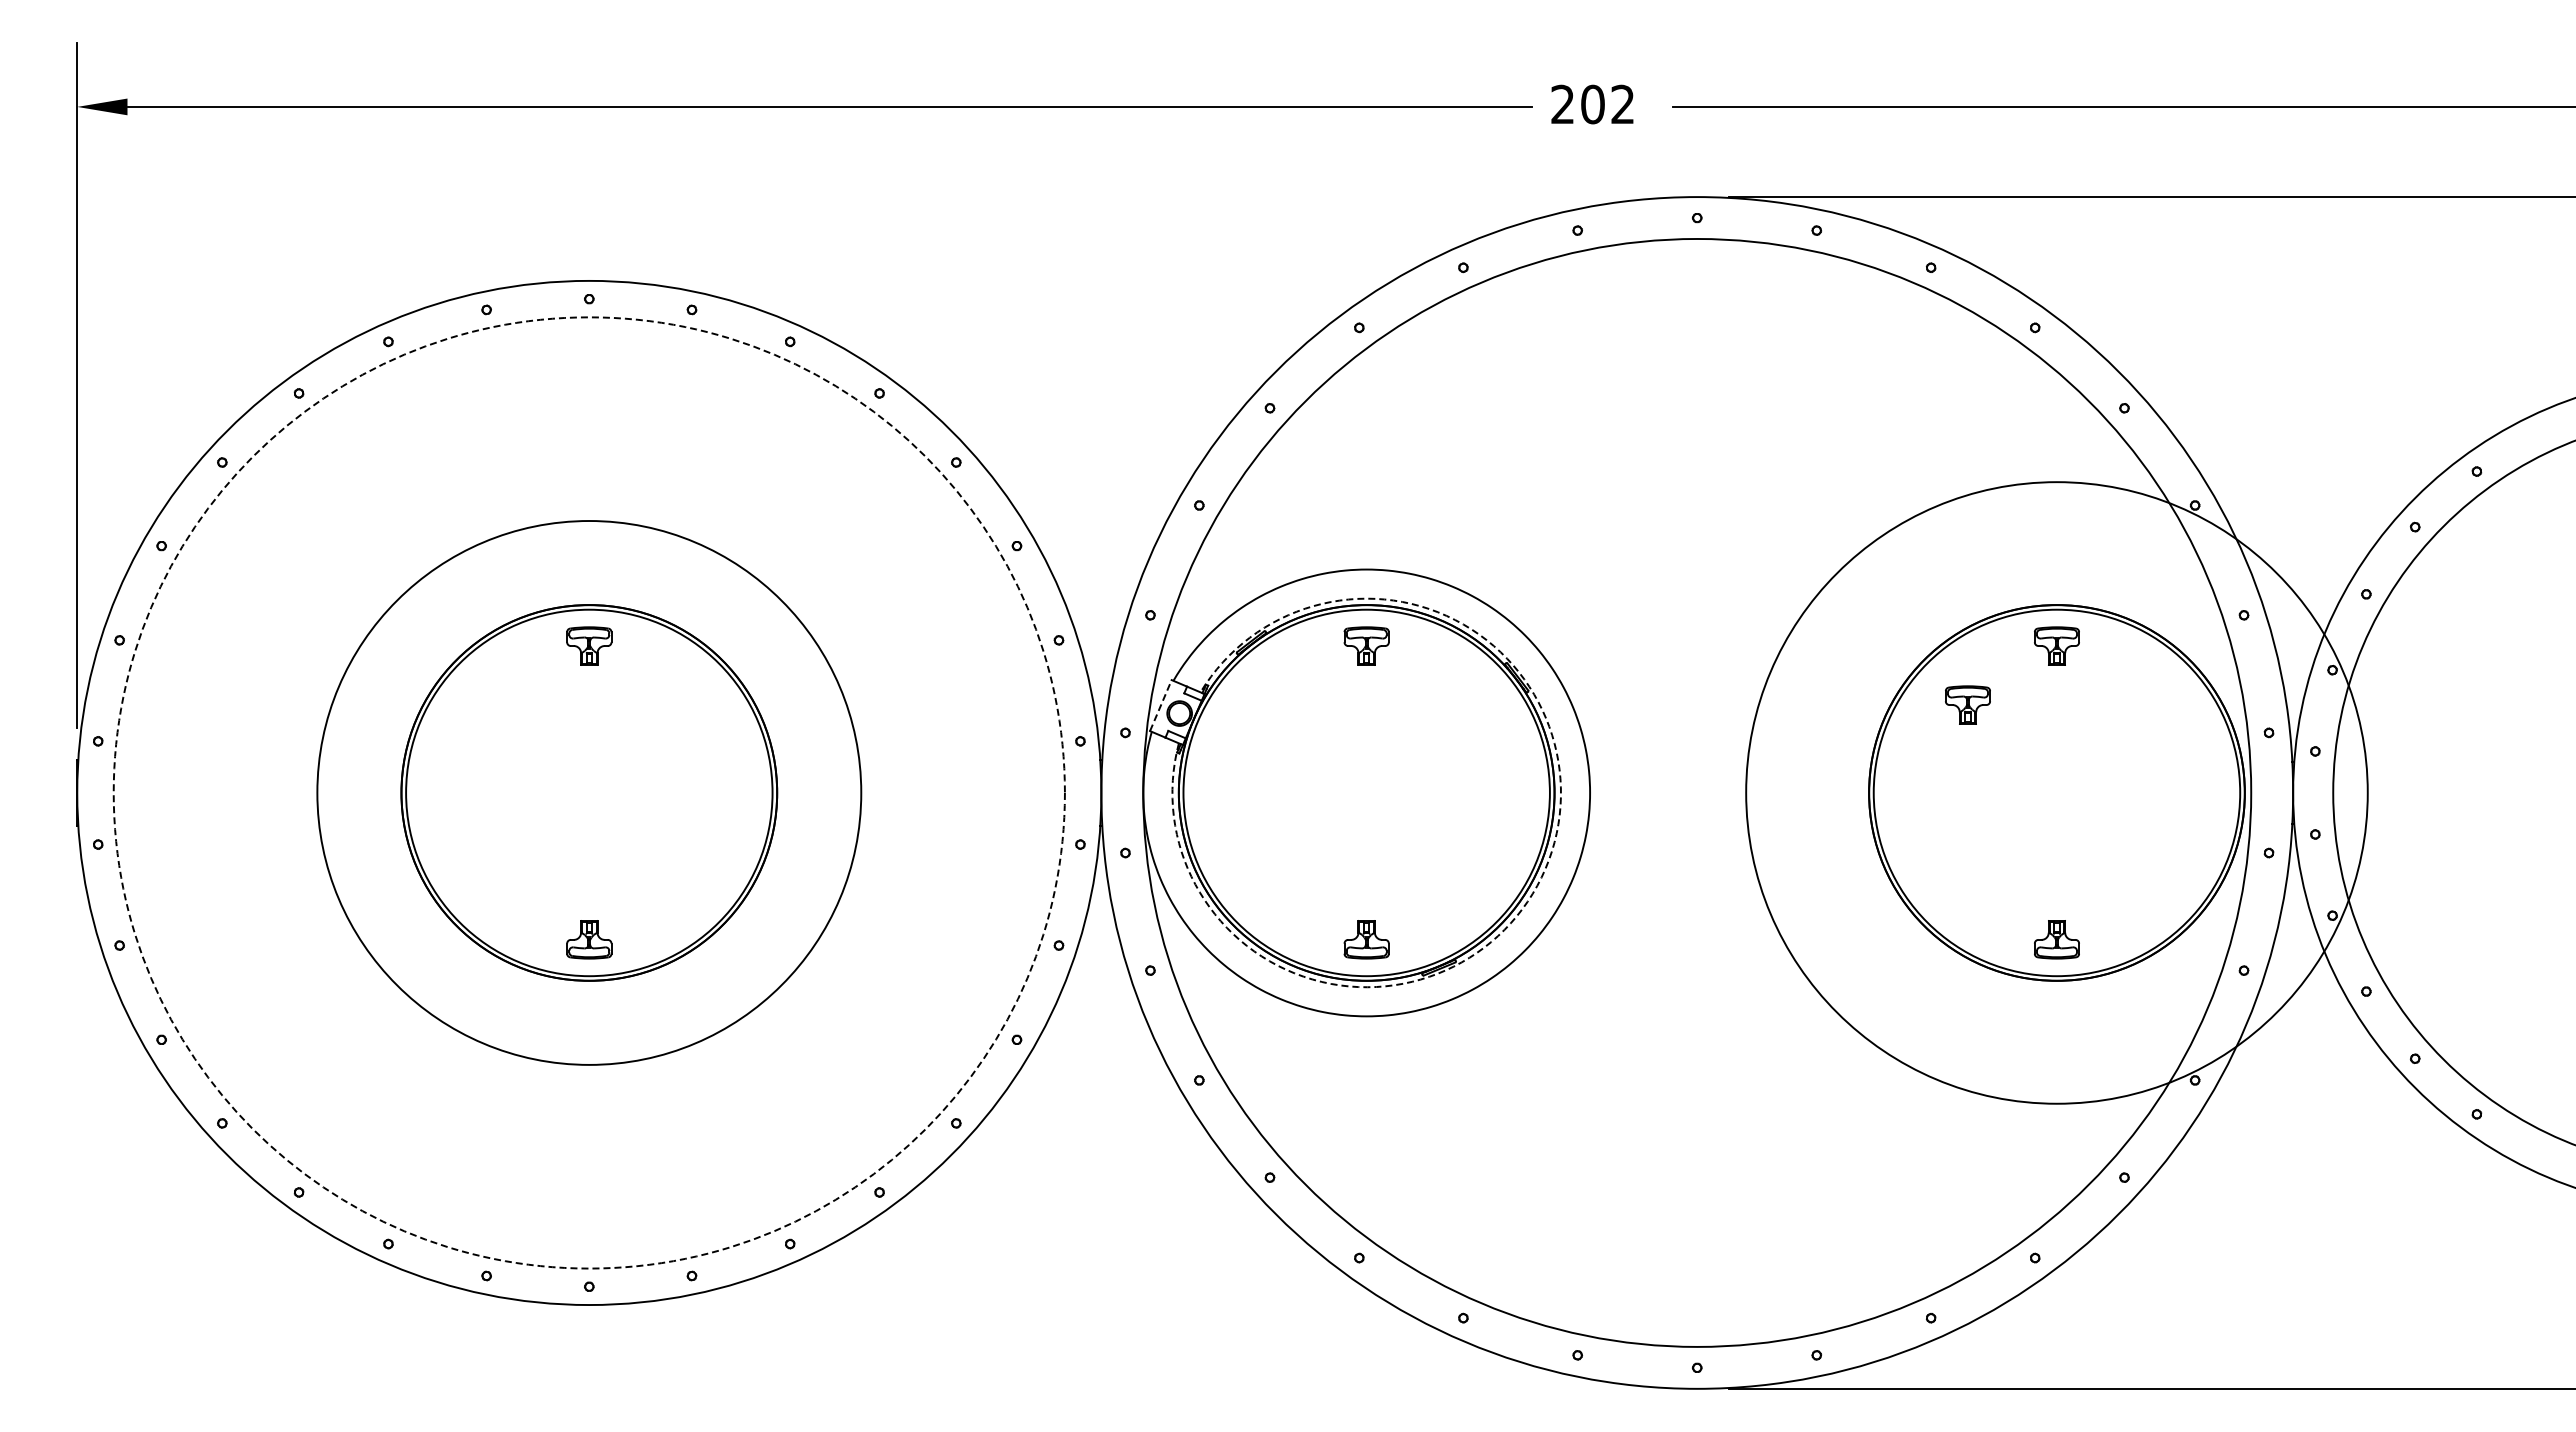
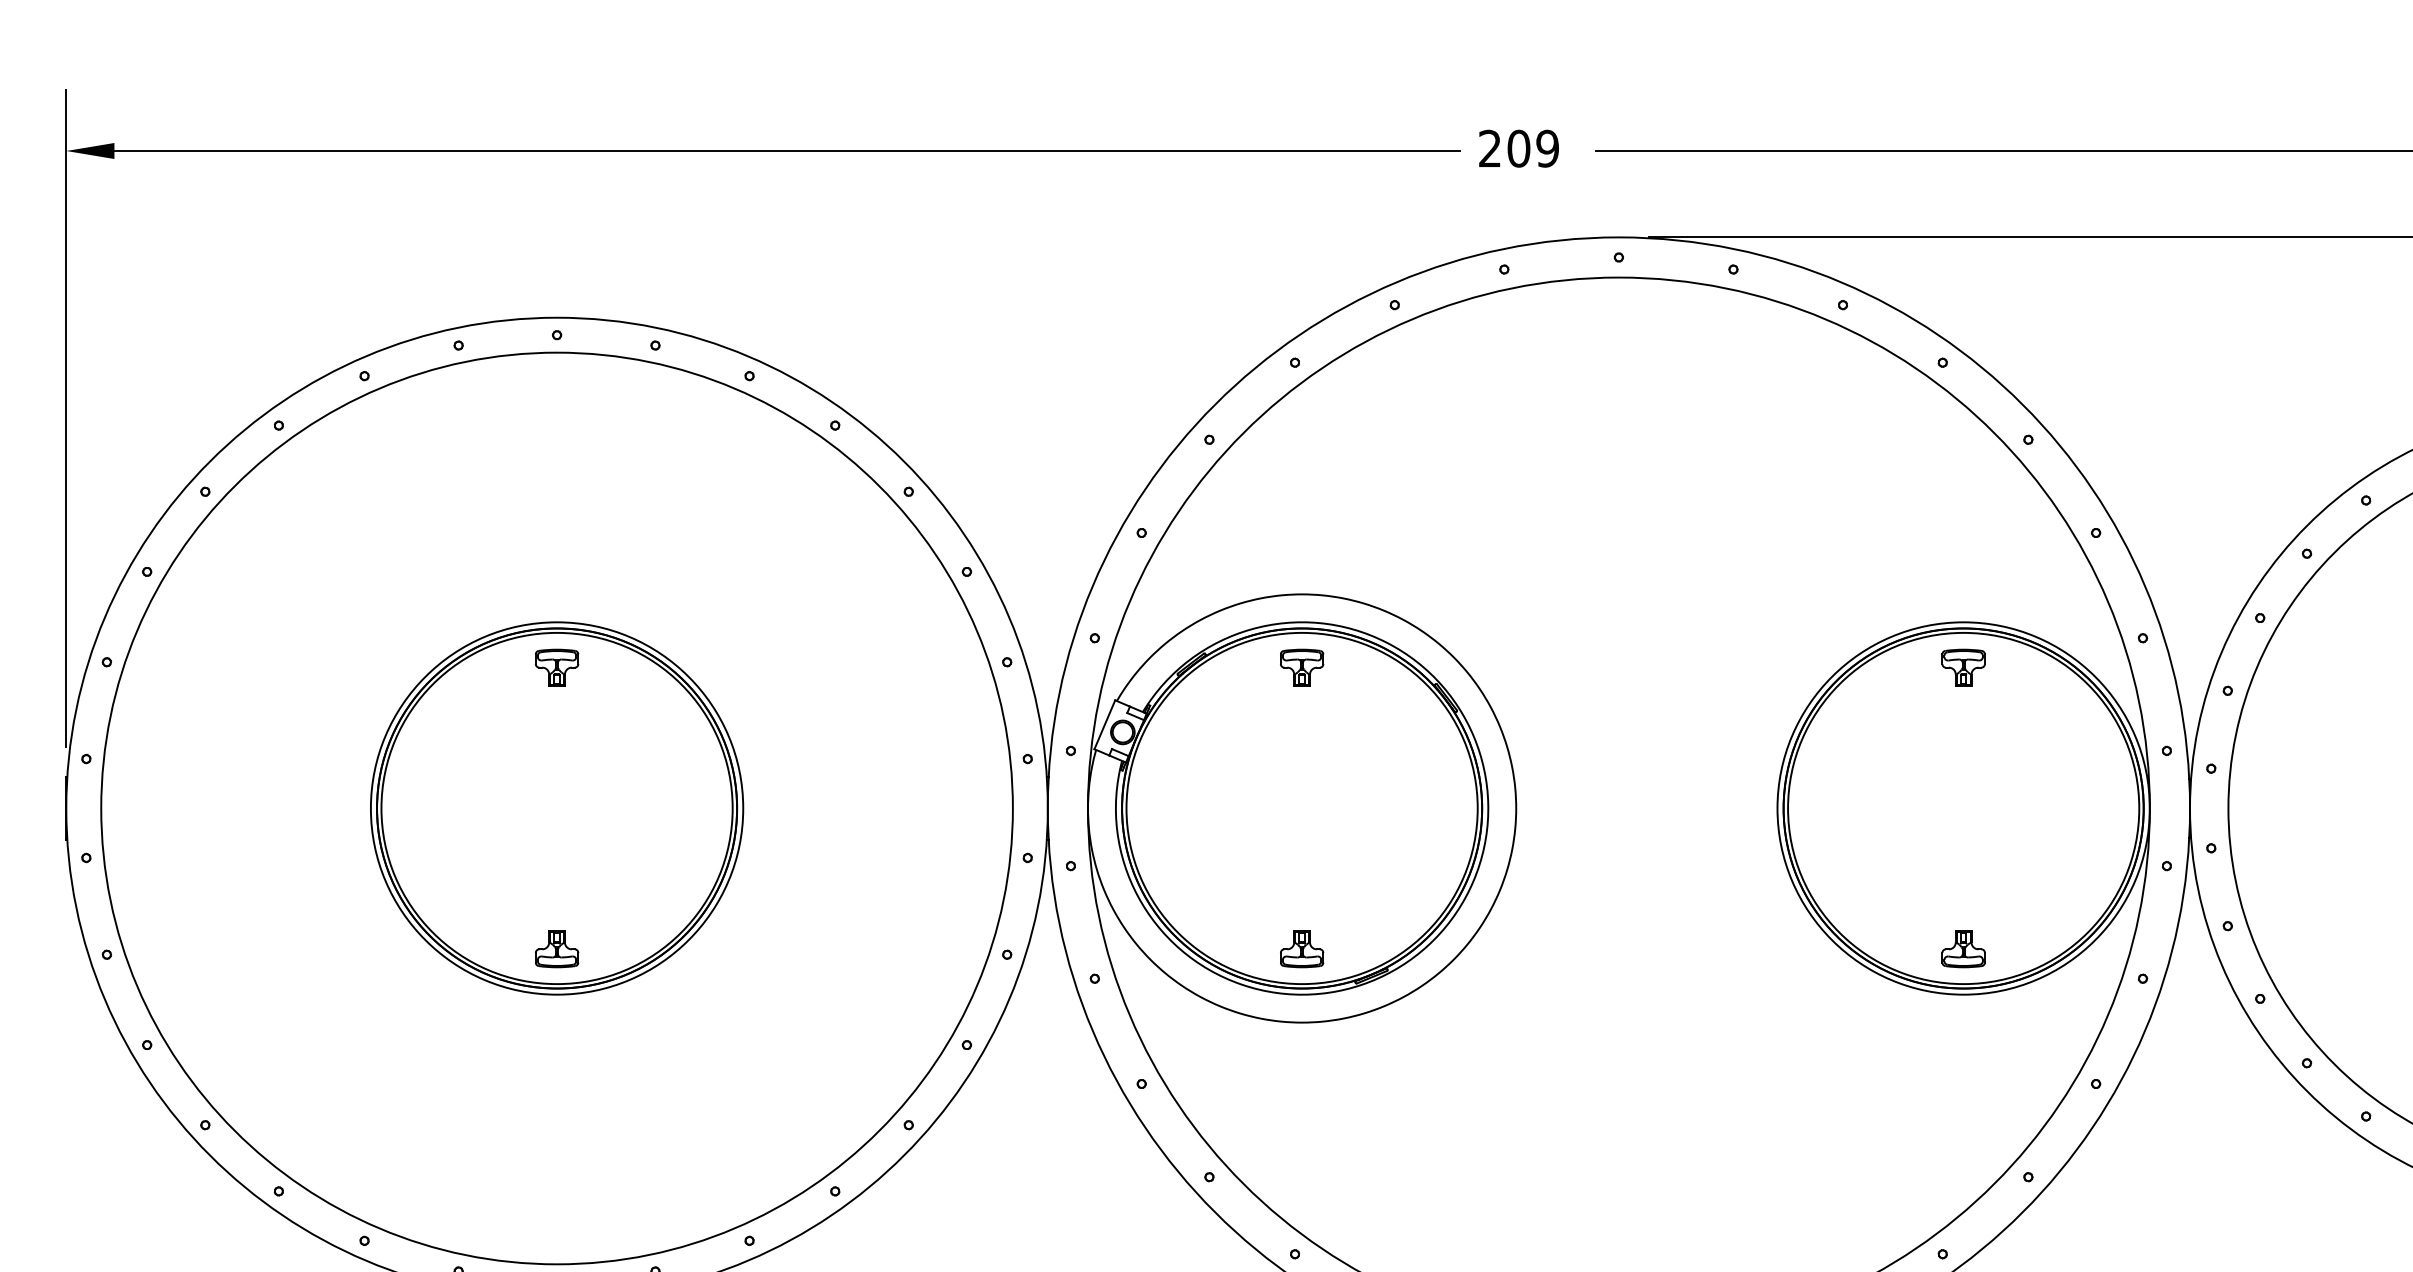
text: (1622, 104) -> (1547, 148), 202 -> 209
part: (1967, 704) -> (1877, 723), removed
line: (1160, 705) -> (1104, 724), dashed -> solid
circle: (588, 792) -> (556, 808), dashed -> solid
circle: (589, 792) -> (557, 808), size x0.71
circle: (2056, 792) -> (1963, 808), size x0.62
arc: (1545, 868) -> (1473, 880), dashed -> solid

